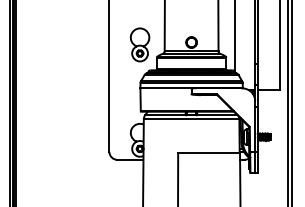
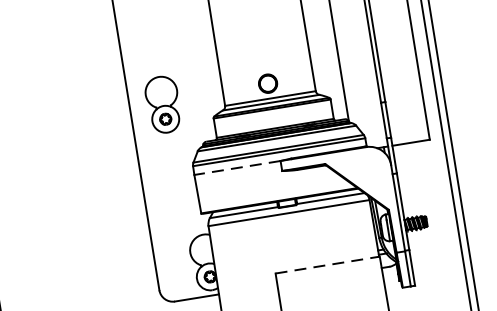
part: (139, 44) -> (162, 104), moved
line: (166, 88) -> (238, 167), solid -> dashed
line: (209, 153) -> (328, 265), solid -> dashed

